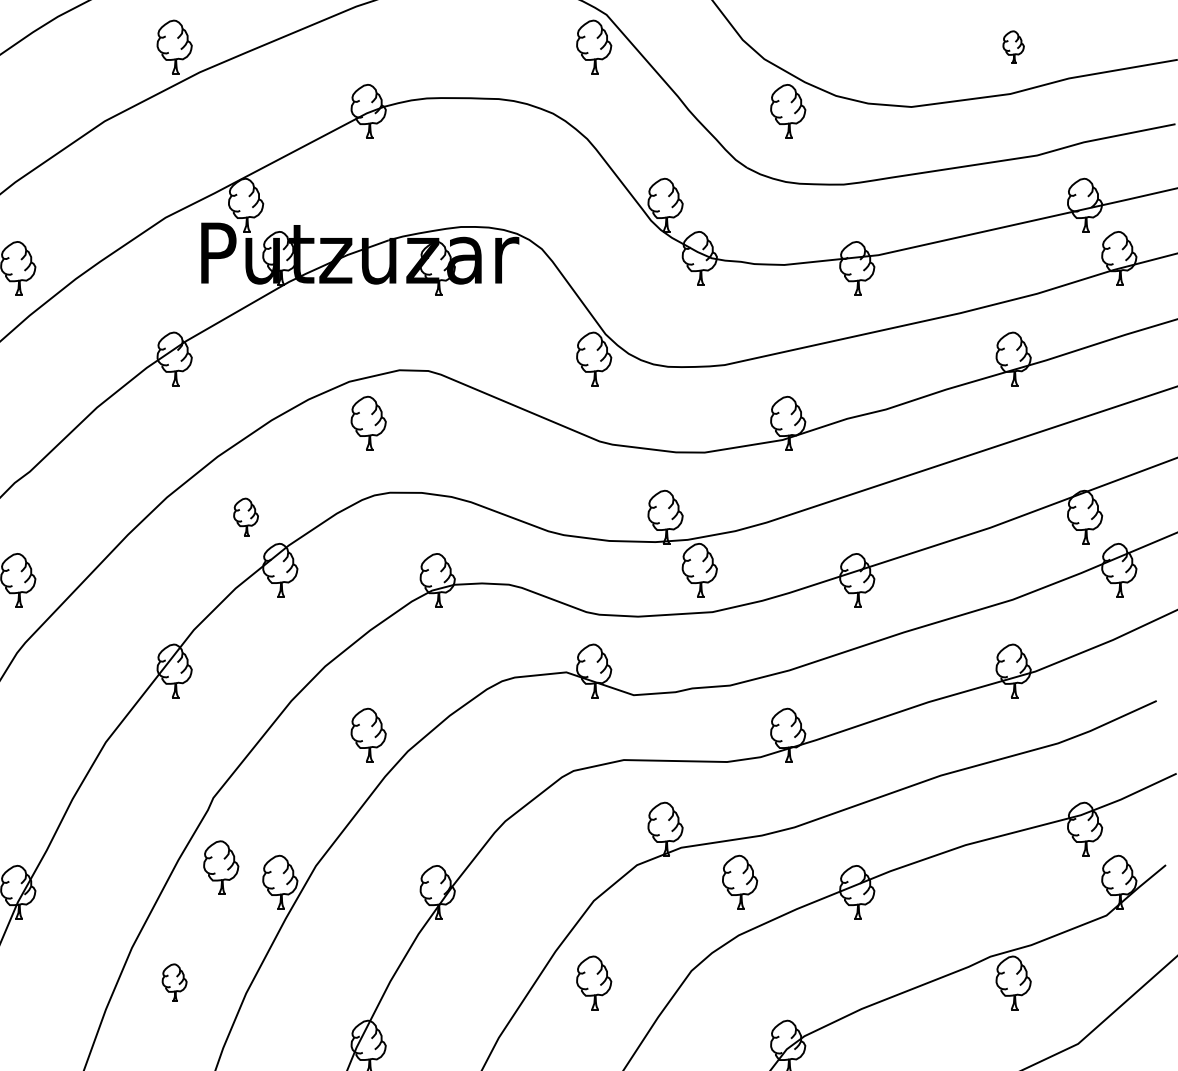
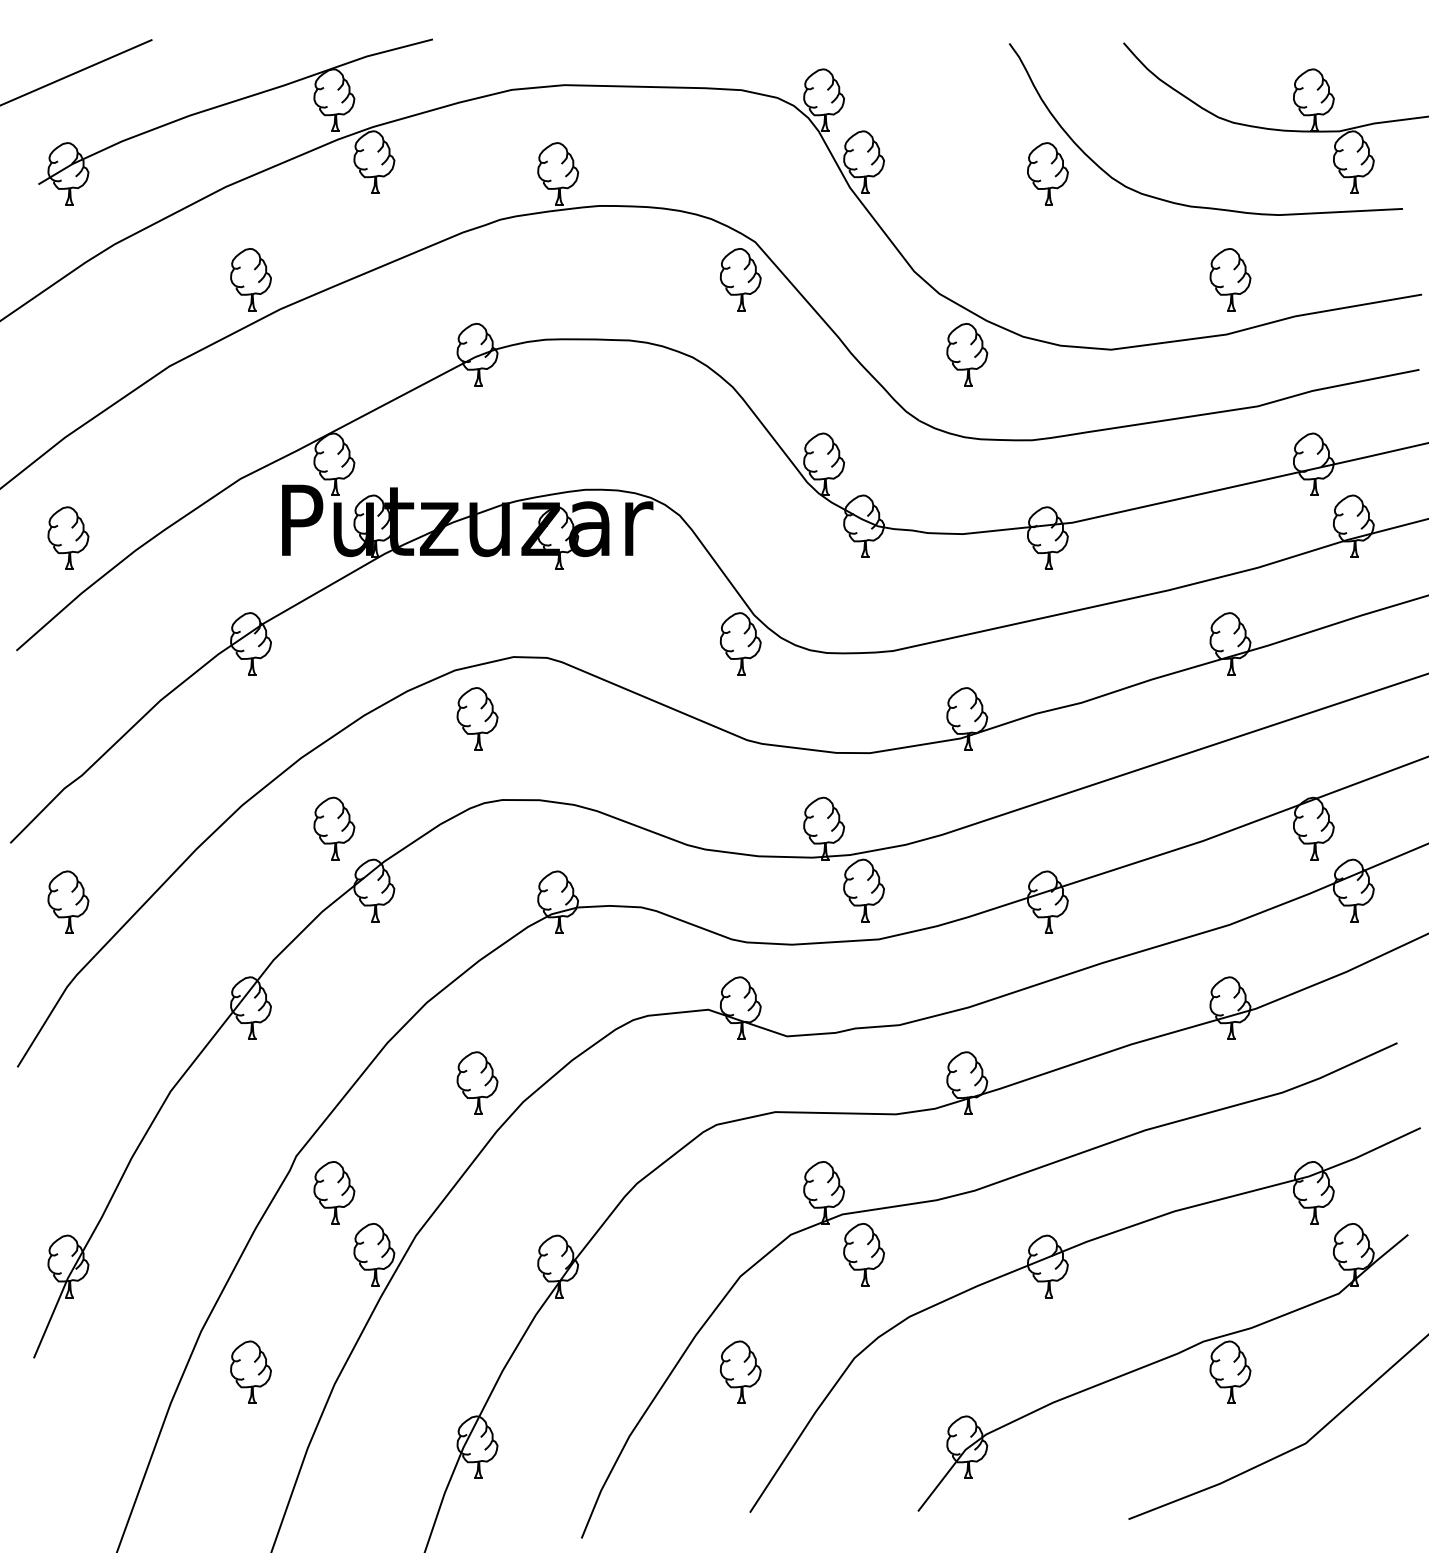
part: (1013, 46) -> (1230, 279), size x1.67
part: (246, 517) -> (334, 828), size x1.43
part: (221, 867) -> (334, 1192), moved
part: (739, 882) -> (863, 1254), moved
part: (174, 982) -> (250, 1371), size x1.43

